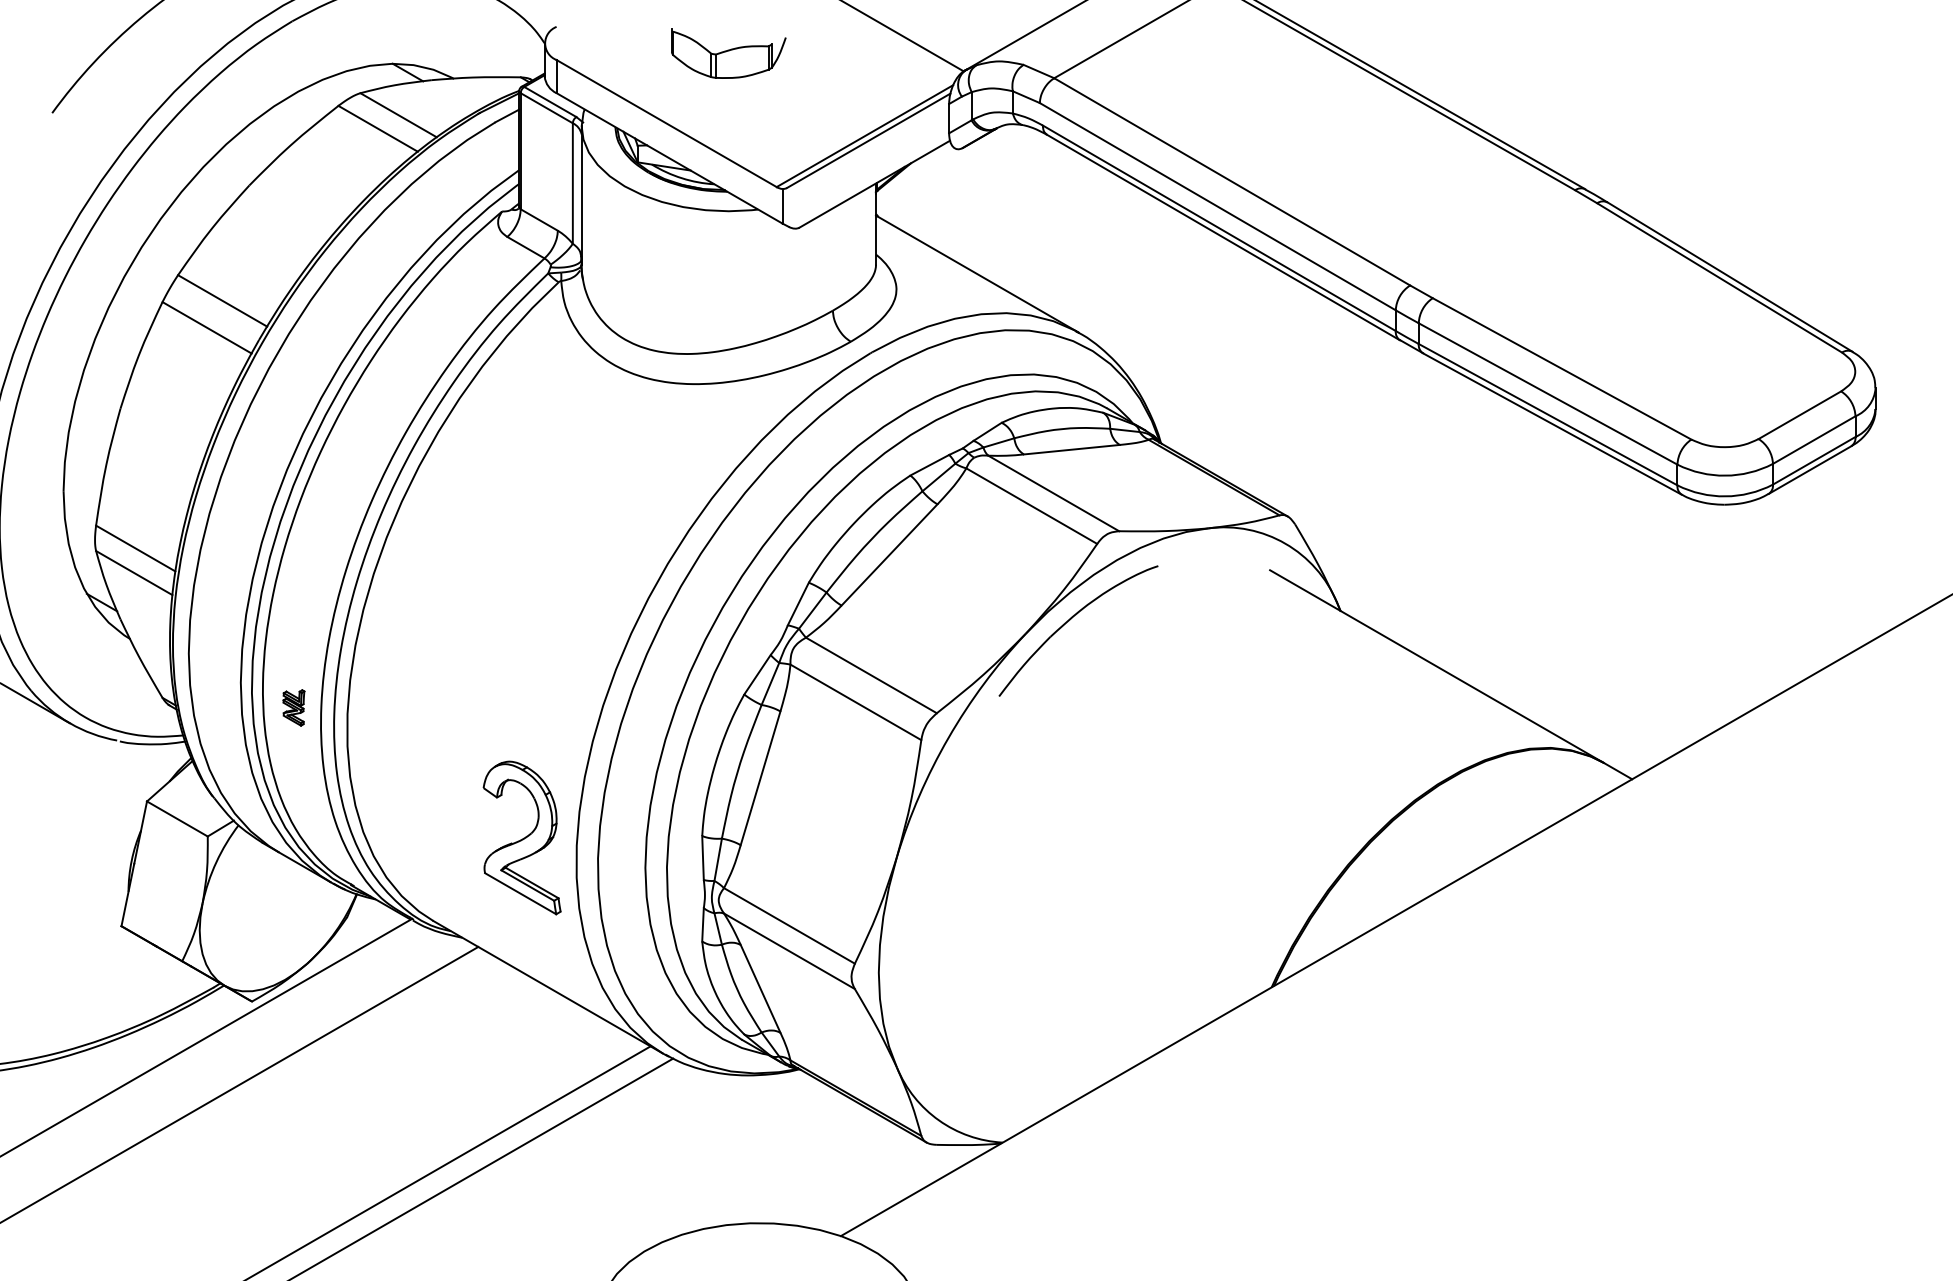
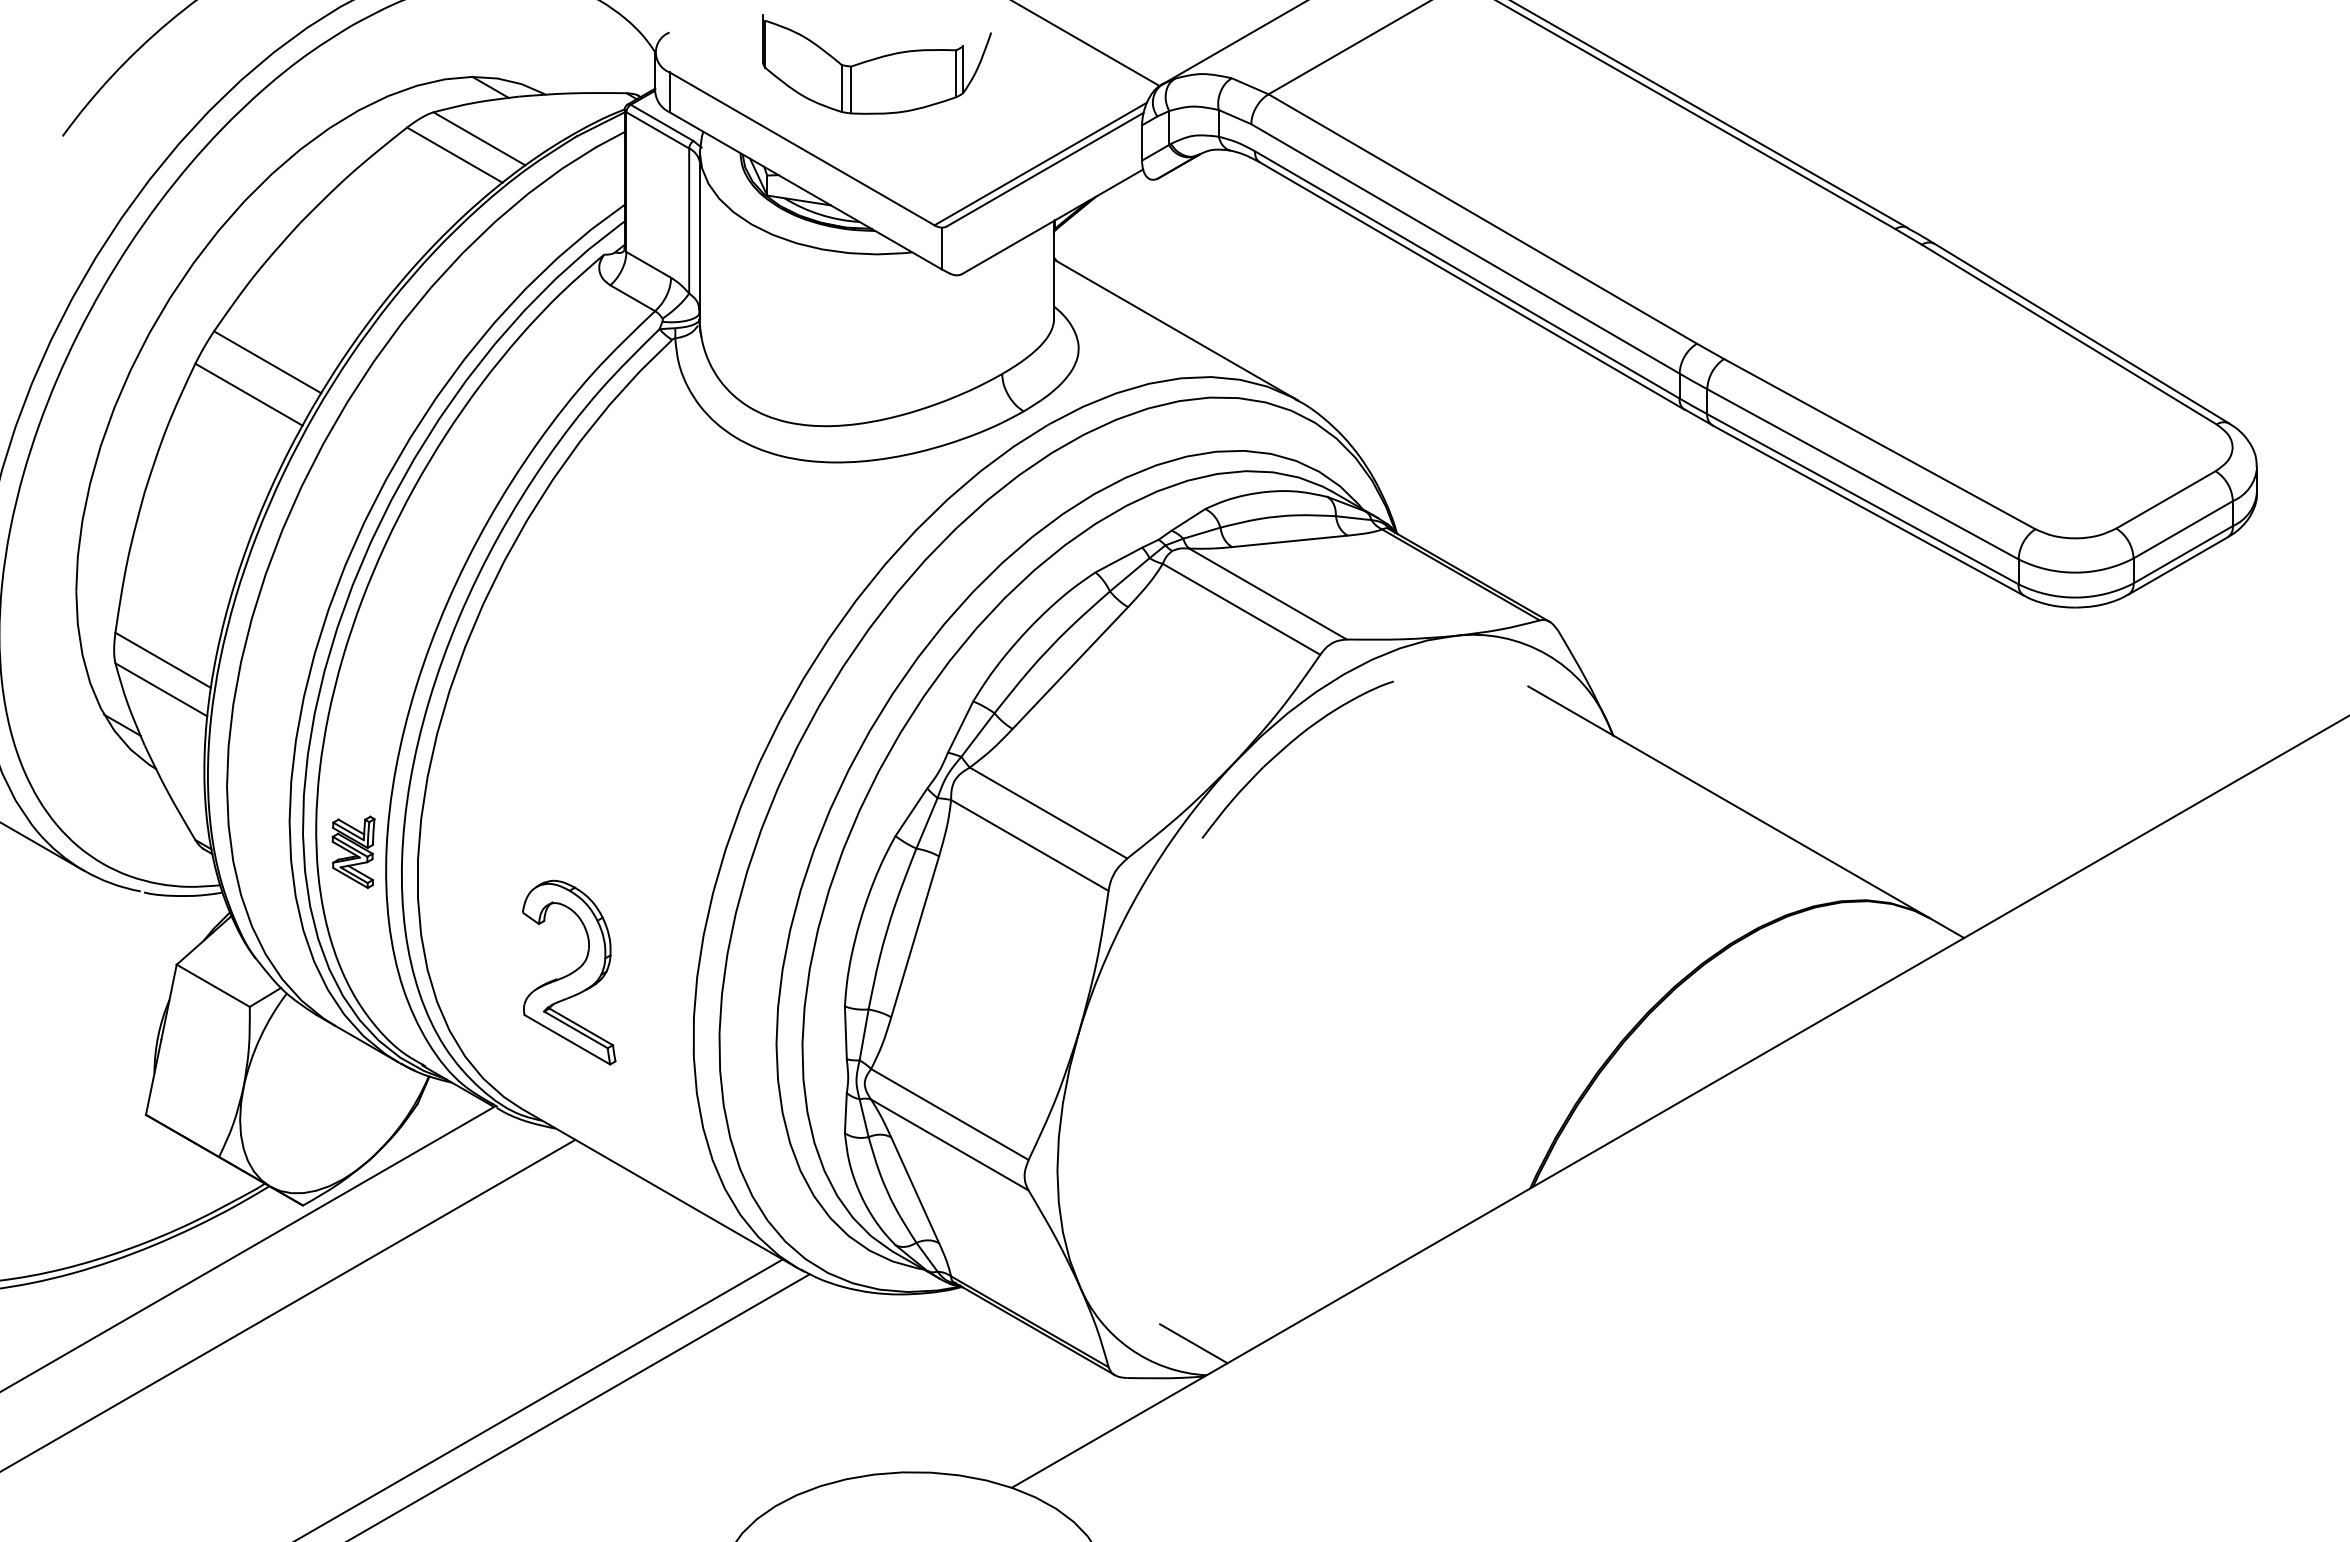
part: (728, 53) -> (876, 64), size x1.67
part: (293, 707) -> (353, 851), size x1.67
part: (522, 837) -> (569, 972), moved
line: (991, 1116) -> (1193, 1343), added

